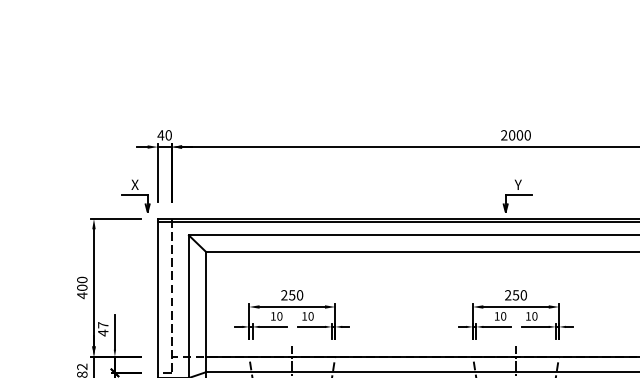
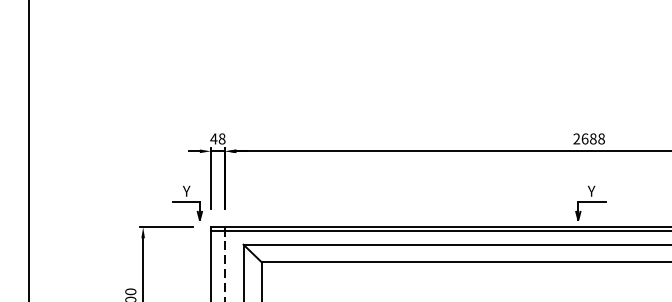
text: (168, 135) -> (221, 139), 40 -> 48
text: (519, 135) -> (592, 139), 2000 -> 2688
text: (134, 184) -> (185, 190), X -> Y

